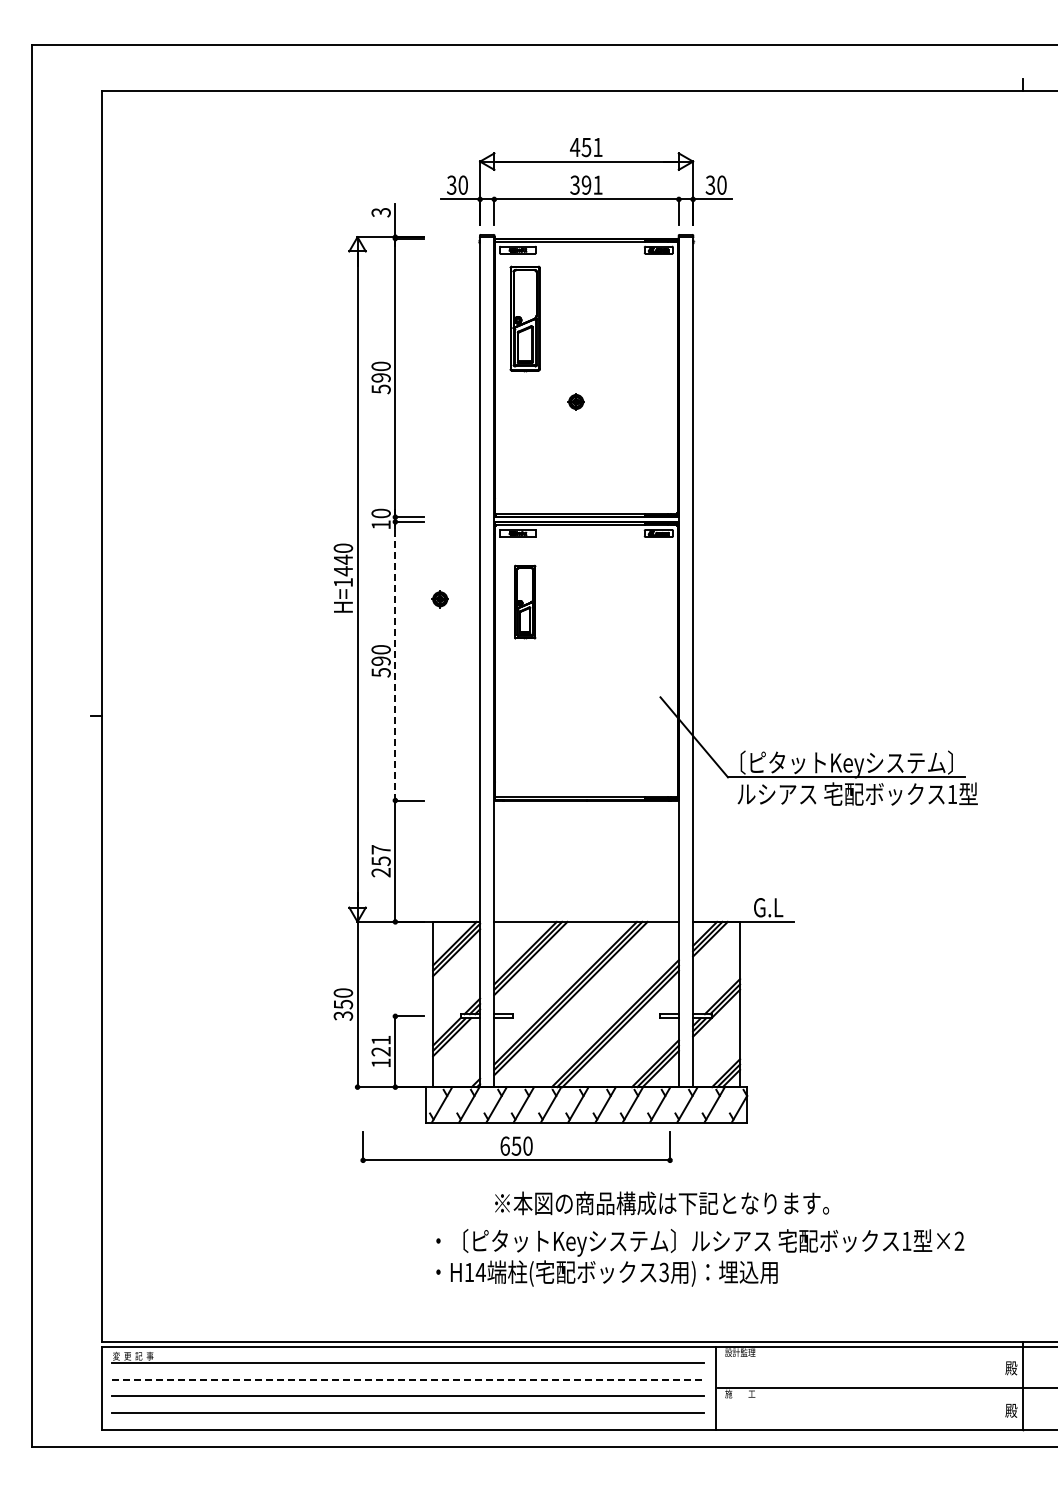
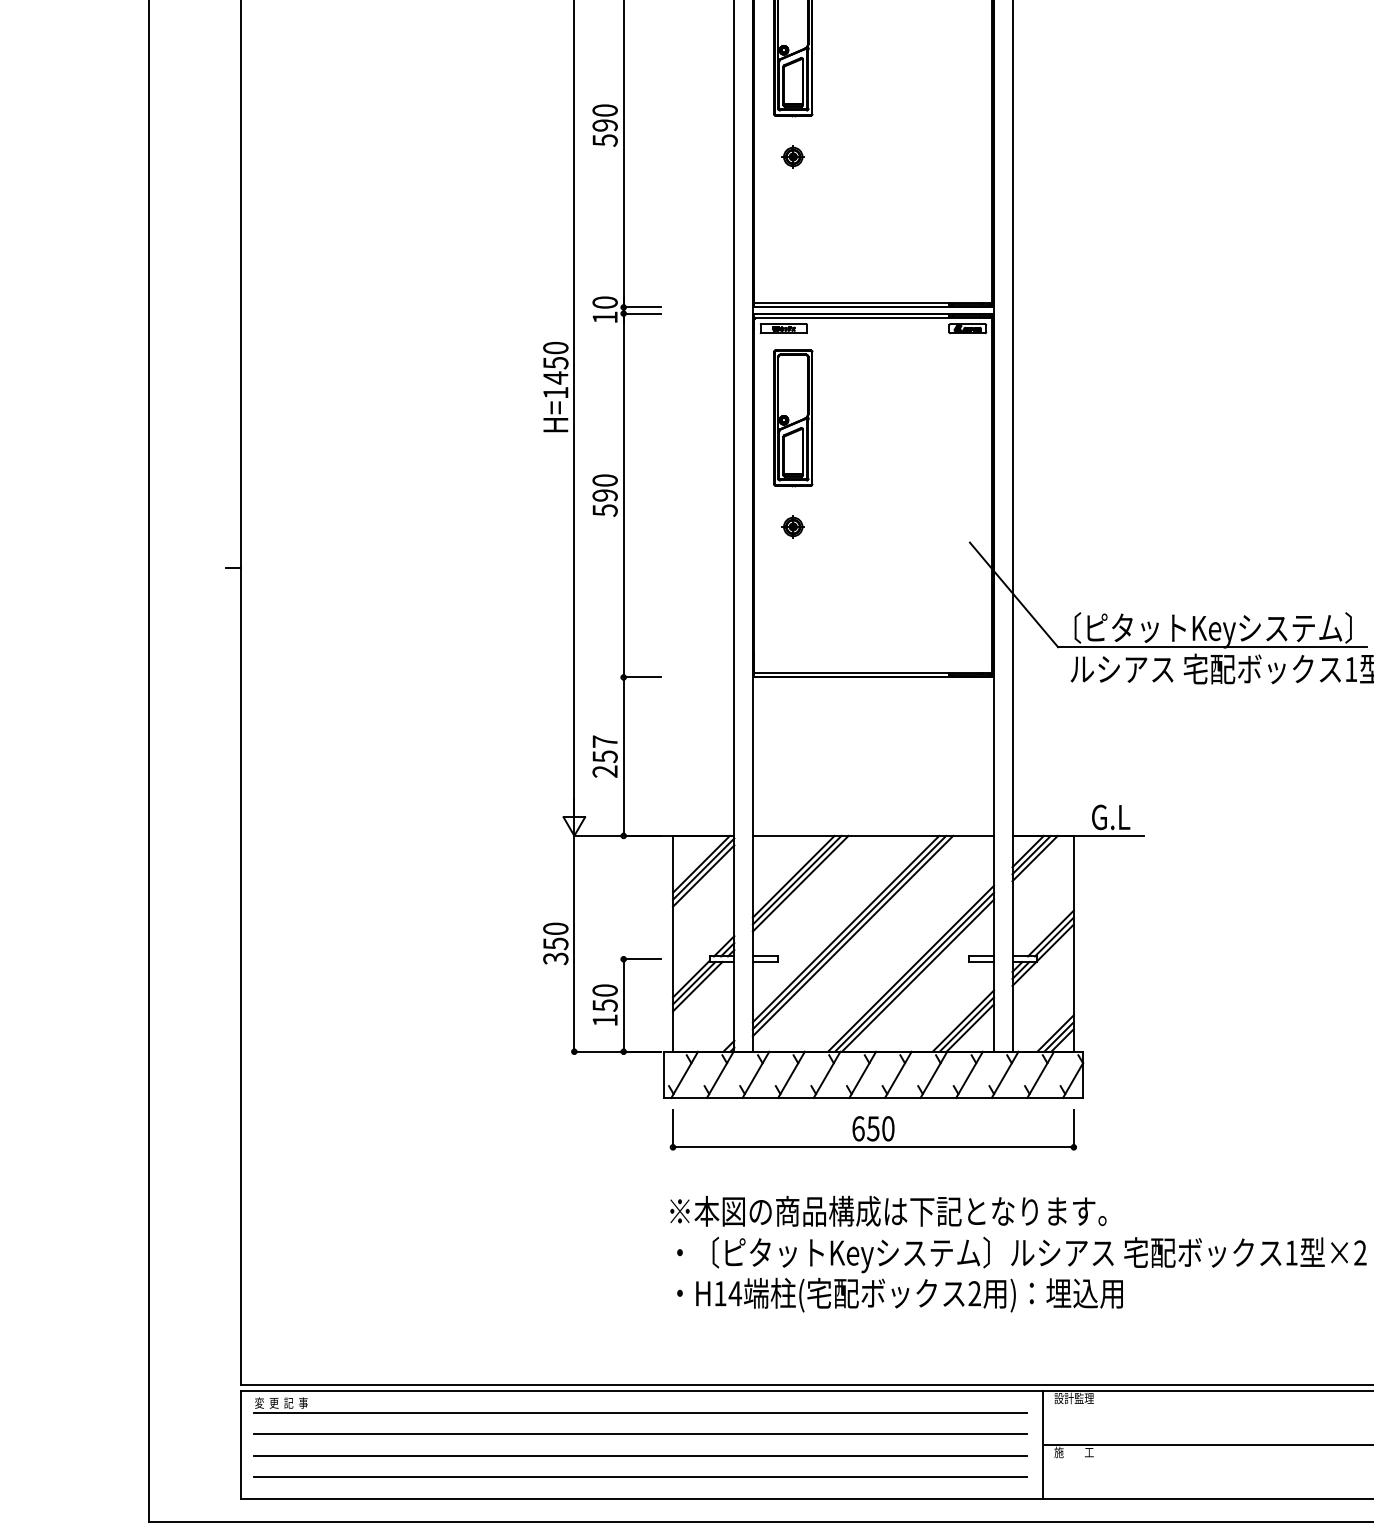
part: (575, 401) -> (792, 156), moved
text: (343, 559) -> (555, 362), H=1440 -> H=1450
part: (439, 599) -> (792, 527), moved
part: (524, 602) -> (792, 418), size x1.43
line: (395, 660) -> (623, 494), dashed -> solid
text: (380, 1045) -> (604, 997), 121 -> 150
part: (516, 1146) -> (873, 1129), moved
text: (662, 1203) -> (888, 1211), moved
text: (663, 1272) -> (973, 1293), 3 -> 2
line: (408, 1379) -> (640, 1433), dashed -> solid

